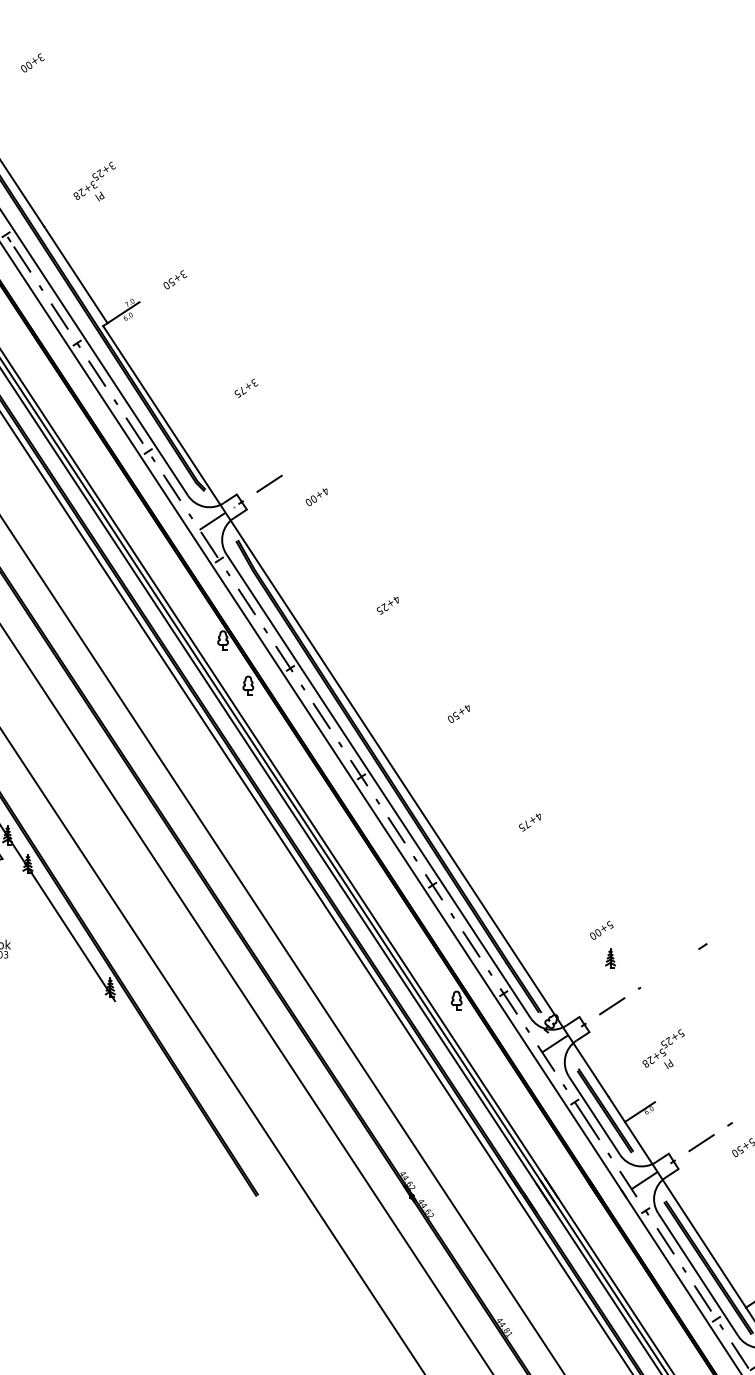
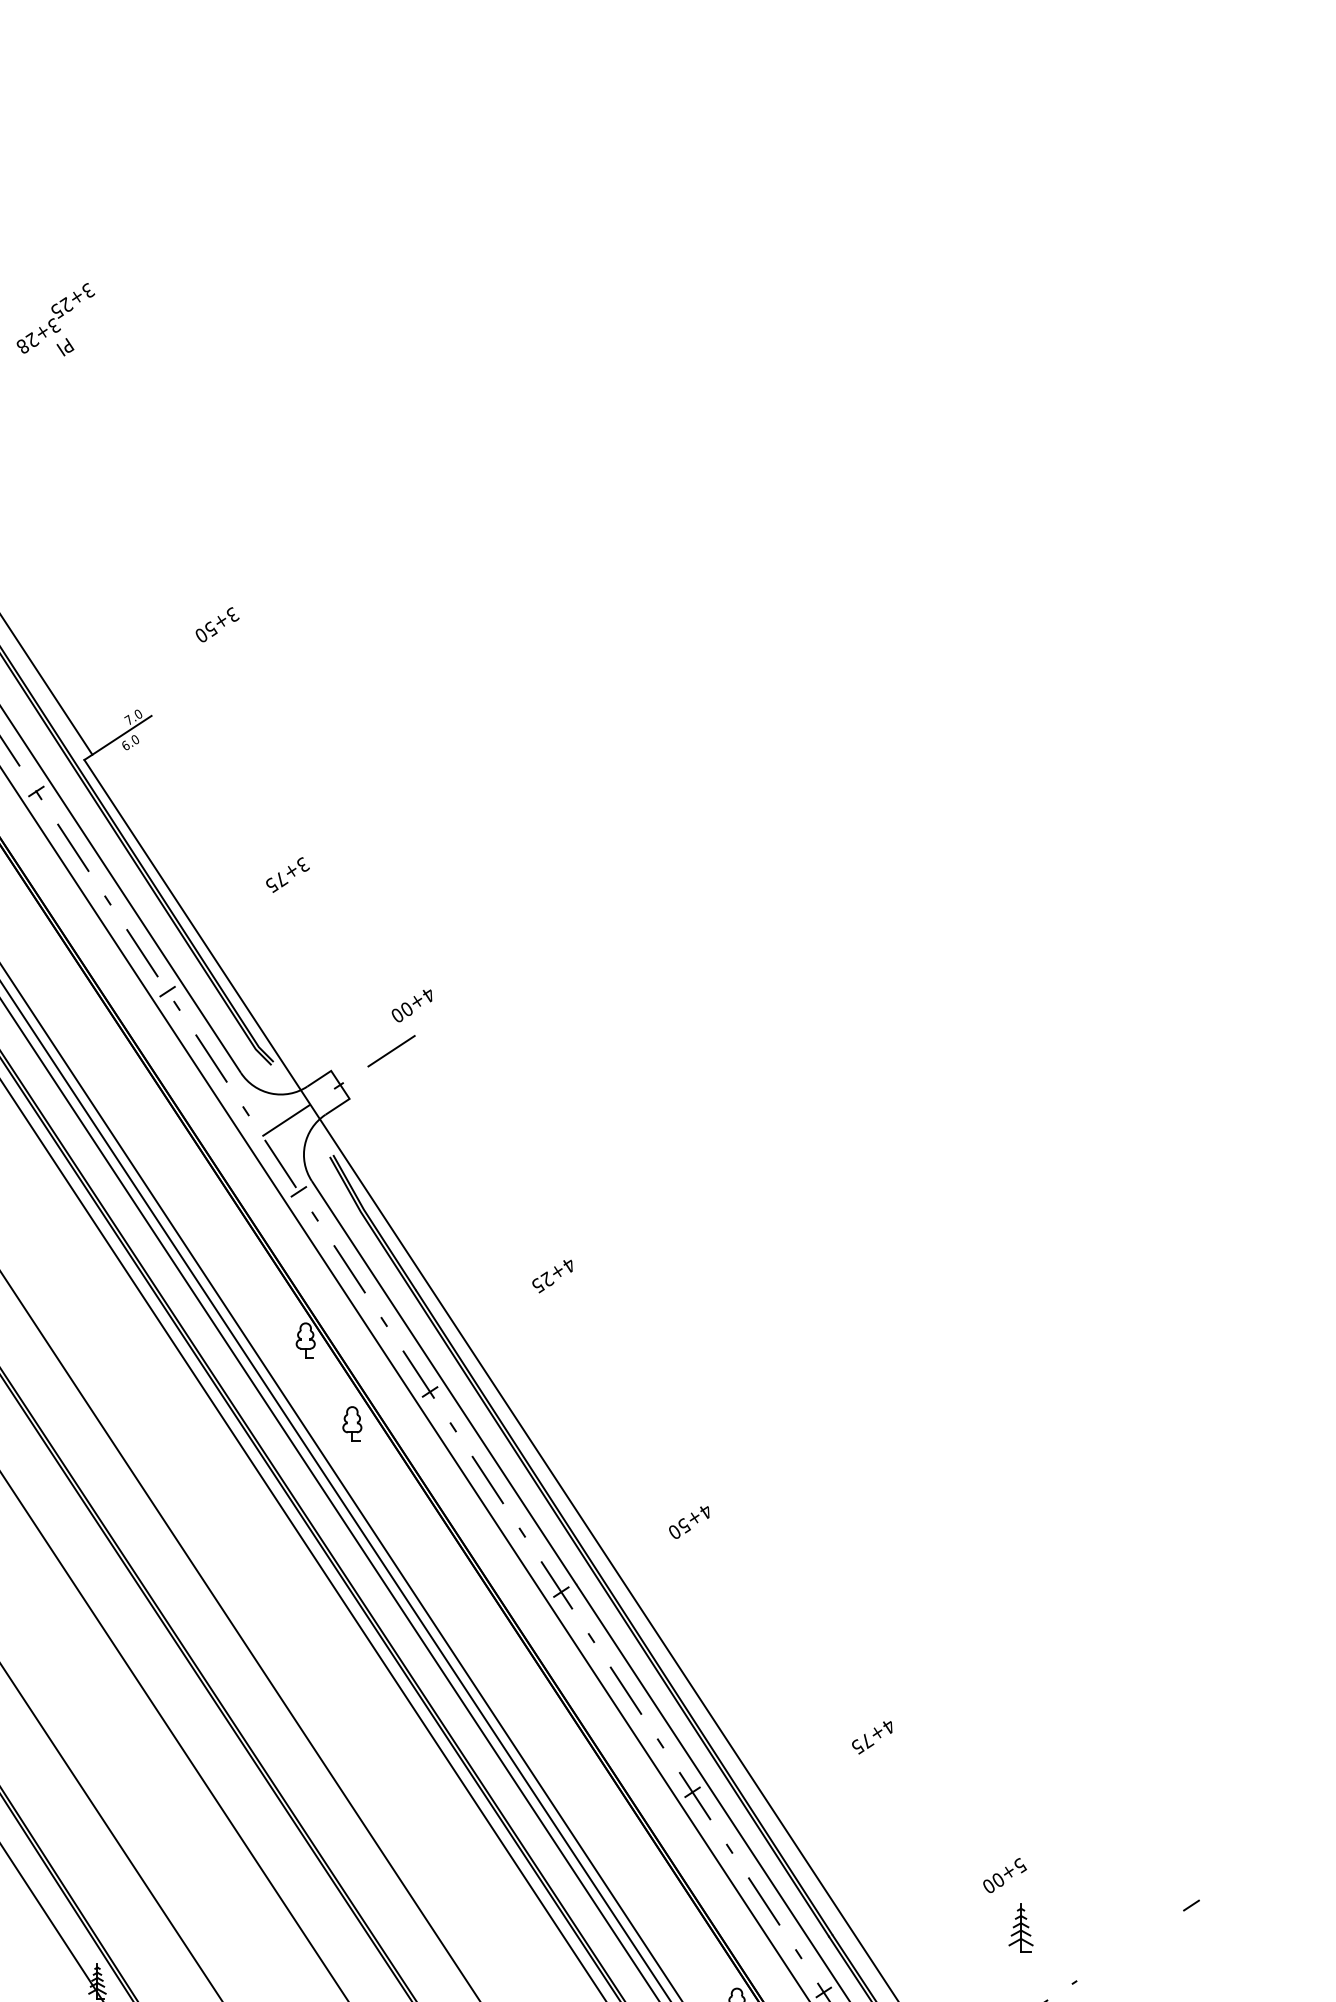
text: (94, 181) -> (55, 319), moved
text: (175, 279) -> (217, 624), moved
text: (246, 387) -> (288, 873), moved
text: (316, 496) -> (411, 1004), moved
text: (387, 605) -> (552, 1275), moved
text: (458, 713) -> (688, 1521), moved
text: (529, 822) -> (871, 1737), moved
part: (610, 958) -> (1020, 1927), size x1.4

